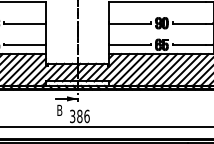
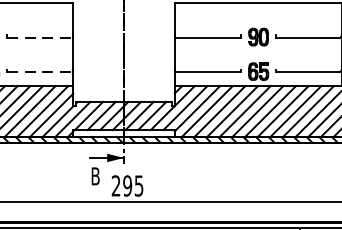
line: (25, 23) -> (40, 37), solid -> dashed
line: (25, 45) -> (40, 72), solid -> dashed
text: (79, 116) -> (127, 186), 386 -> 295

